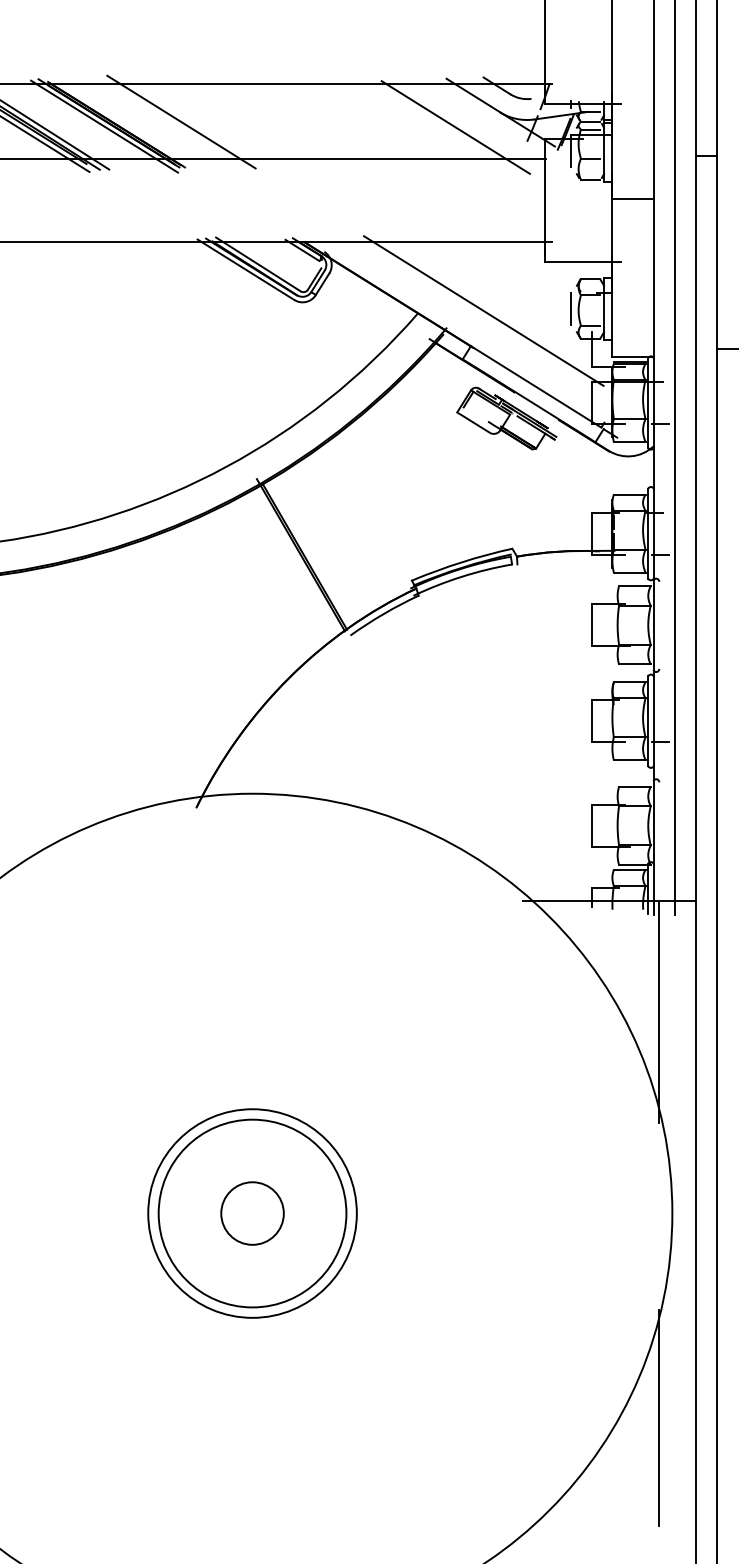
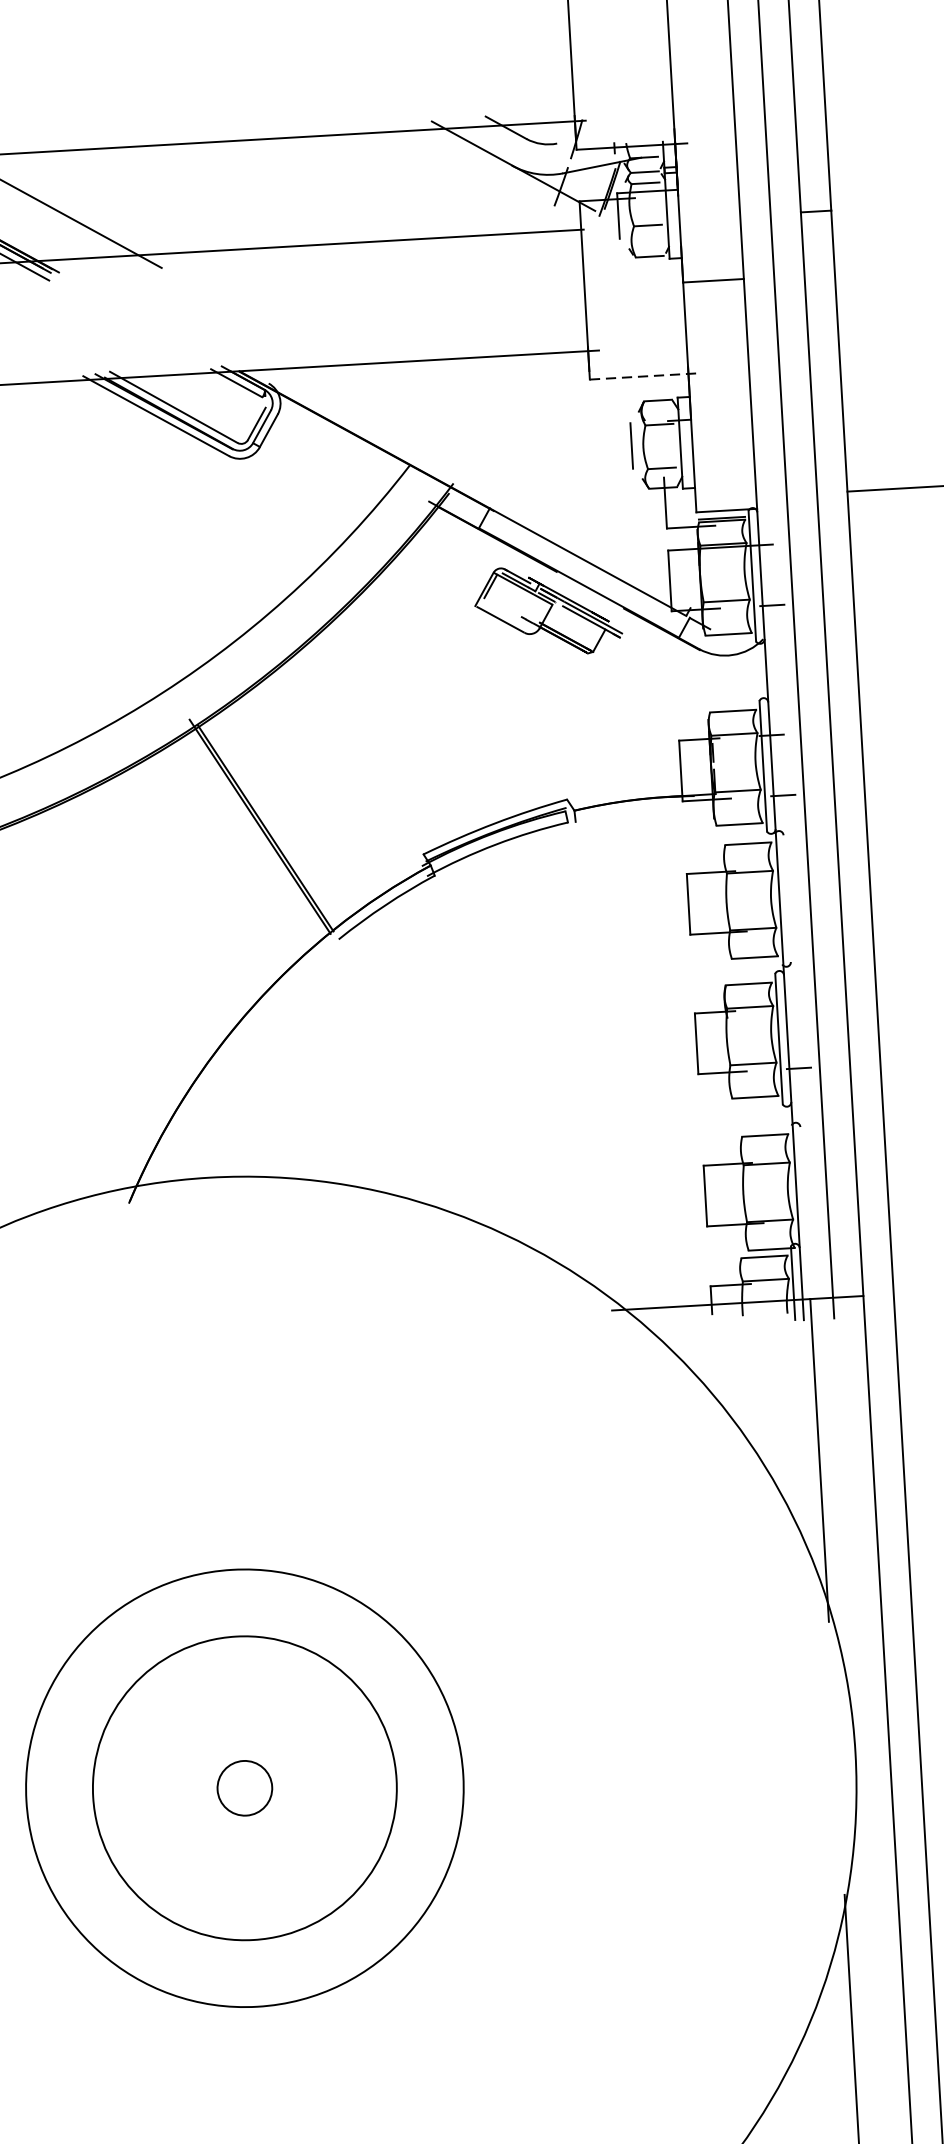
line: (455, 127) -> (448, 191), removed
line: (583, 261) -> (646, 375), solid -> dashed
line: (483, 310) -> (505, 455), removed
circle: (252, 1213) -> (244, 1788), size x0.6
circle: (252, 1213) -> (244, 1788), size x1.6

